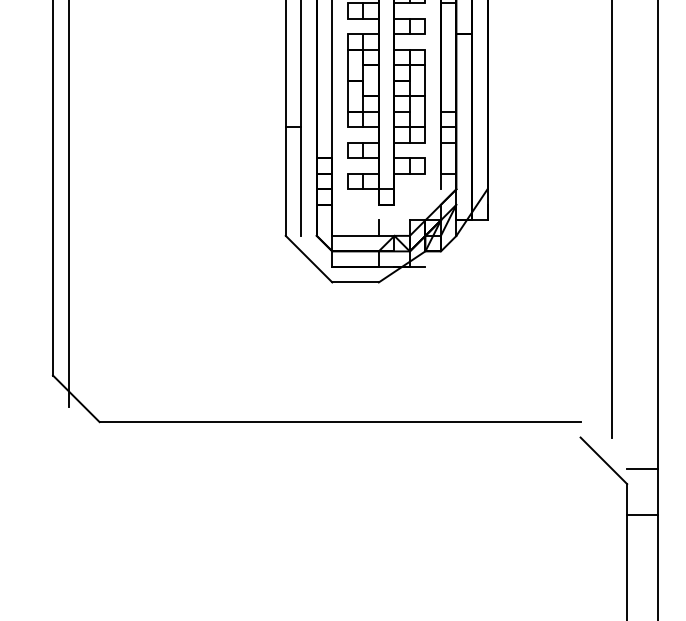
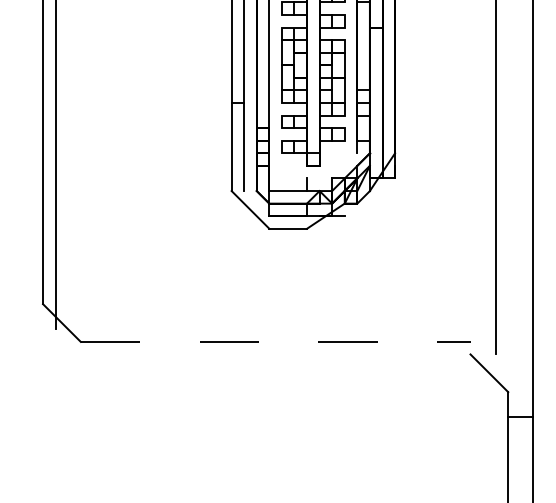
line: (339, 421) -> (275, 341), solid -> dashed
line: (642, 468) -> (520, 379), removed

